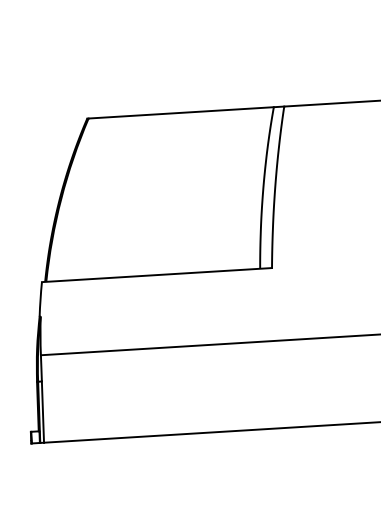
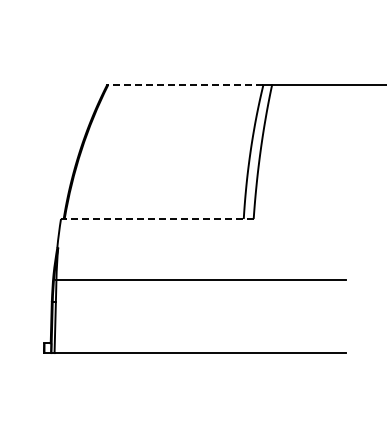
line: (180, 112) -> (185, 84), solid -> dashed
line: (155, 275) -> (156, 219), solid -> dashed

